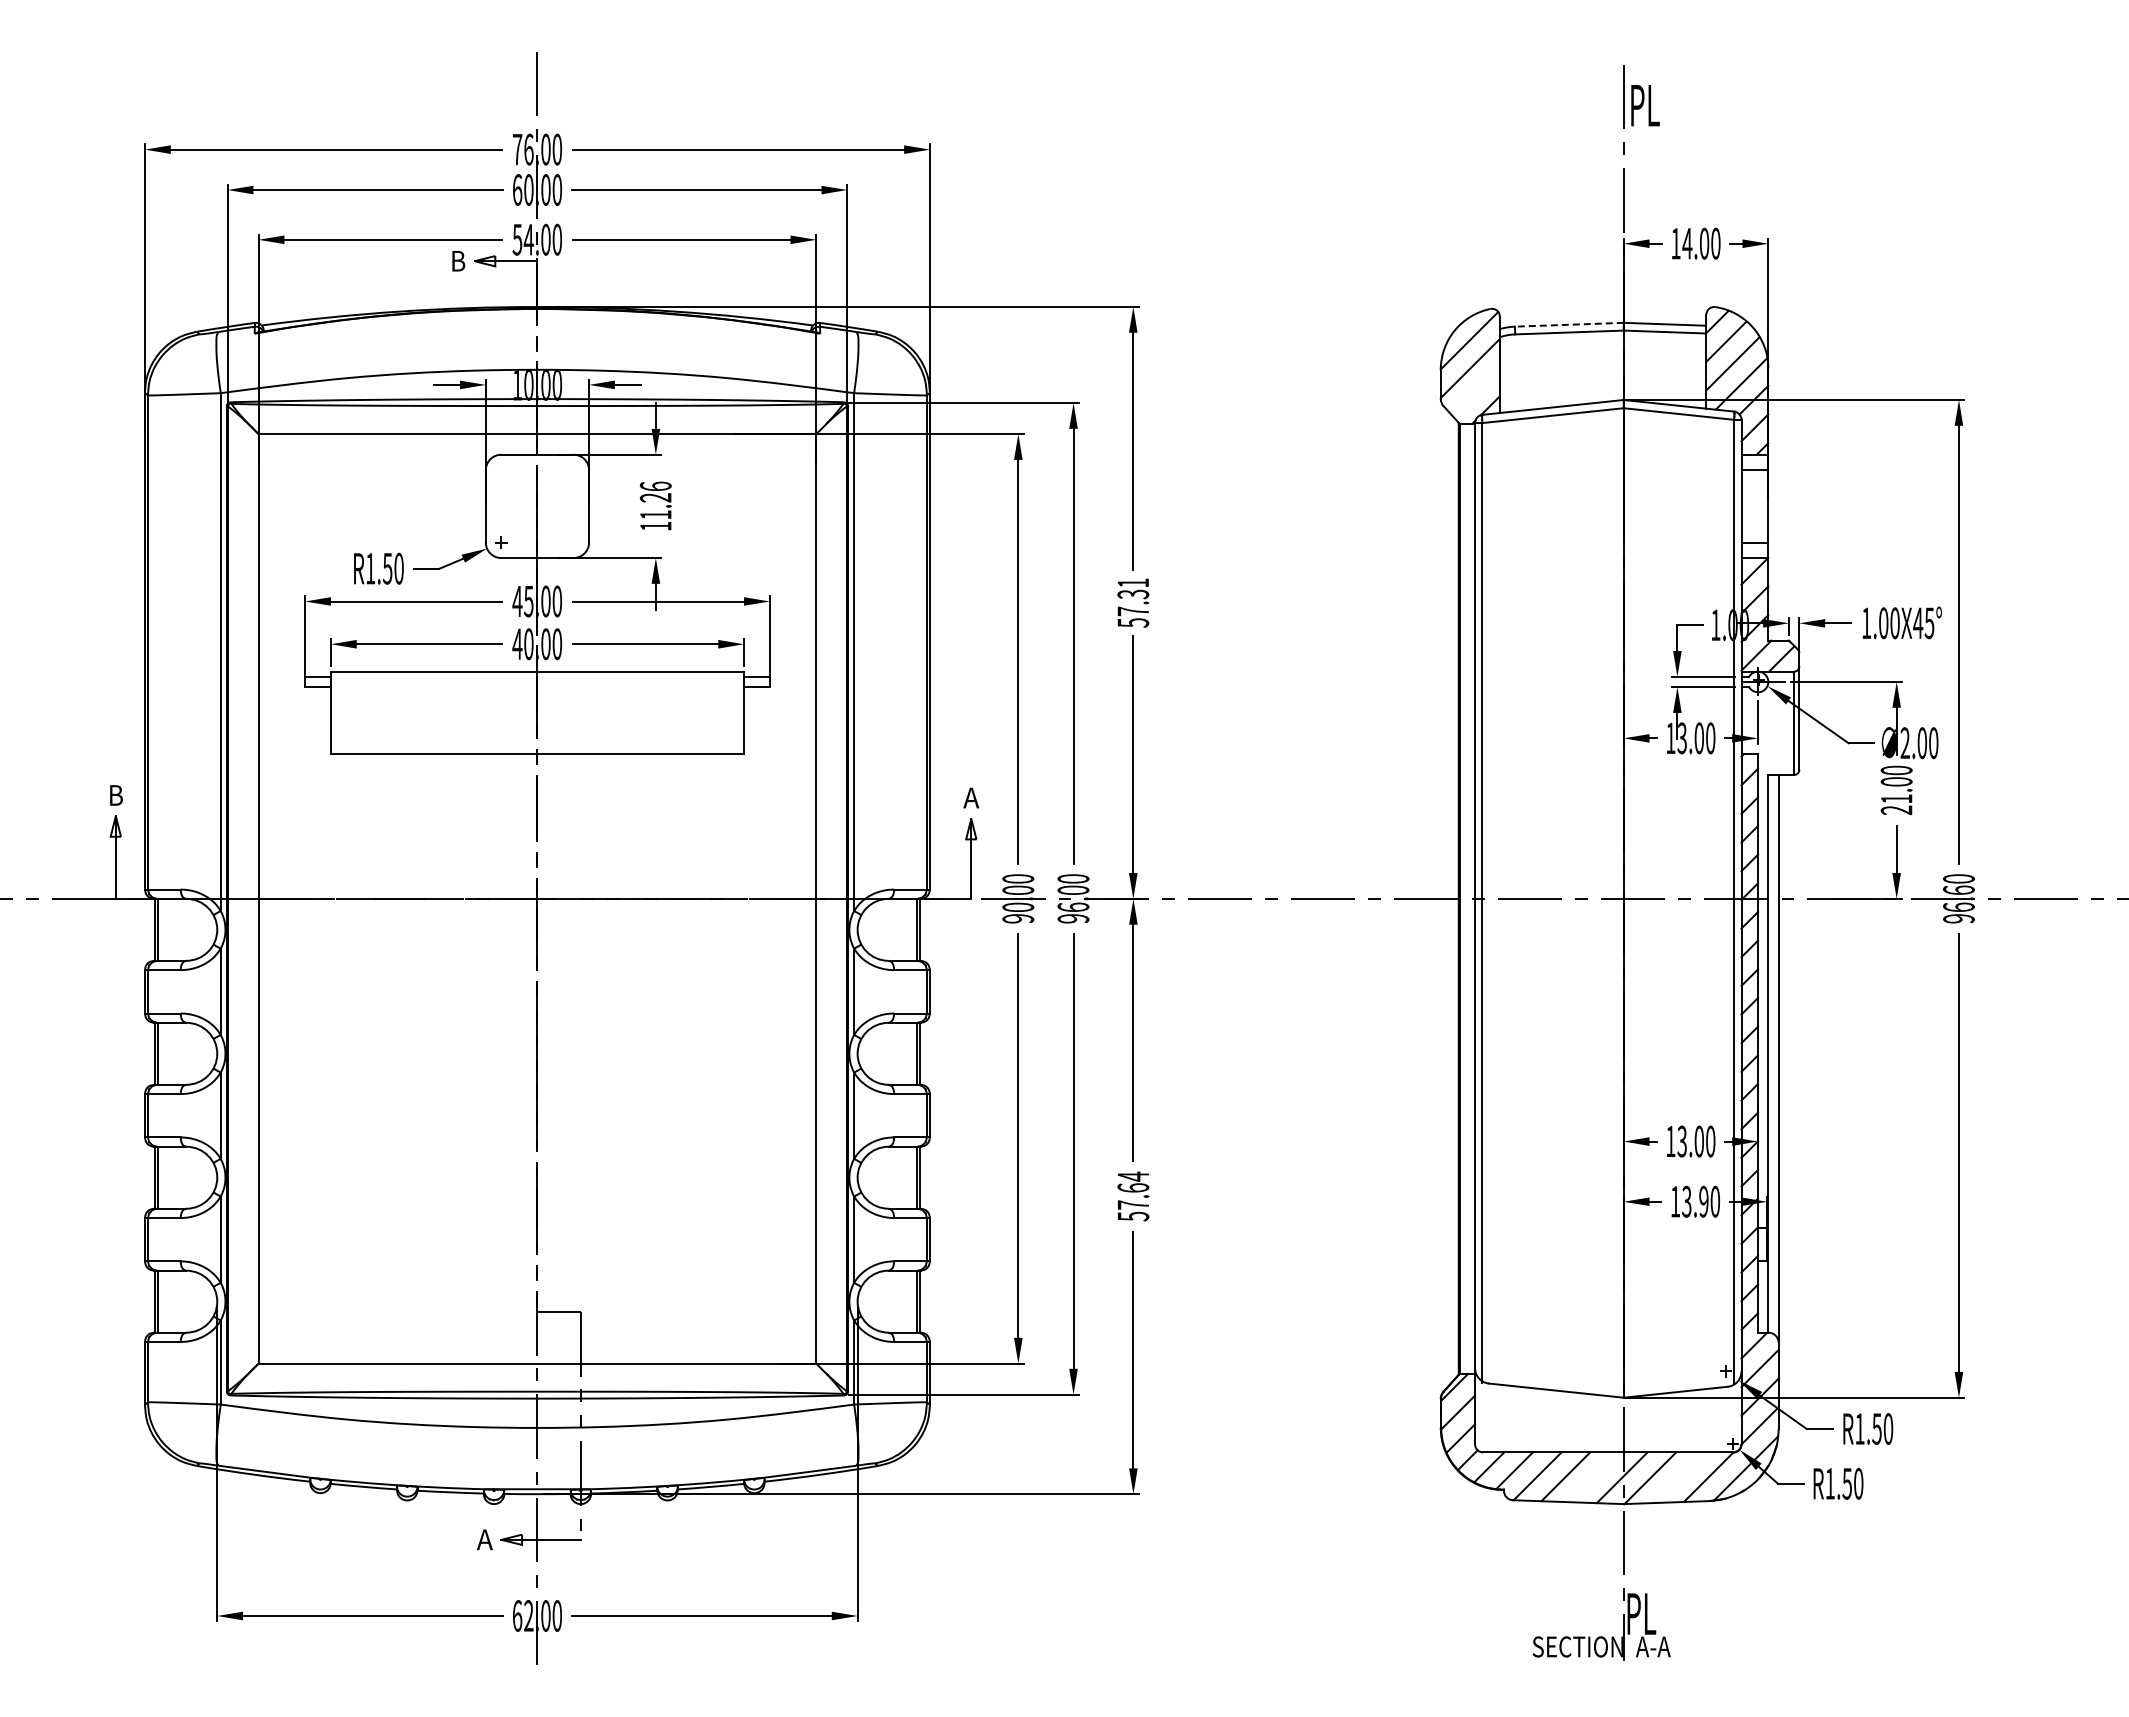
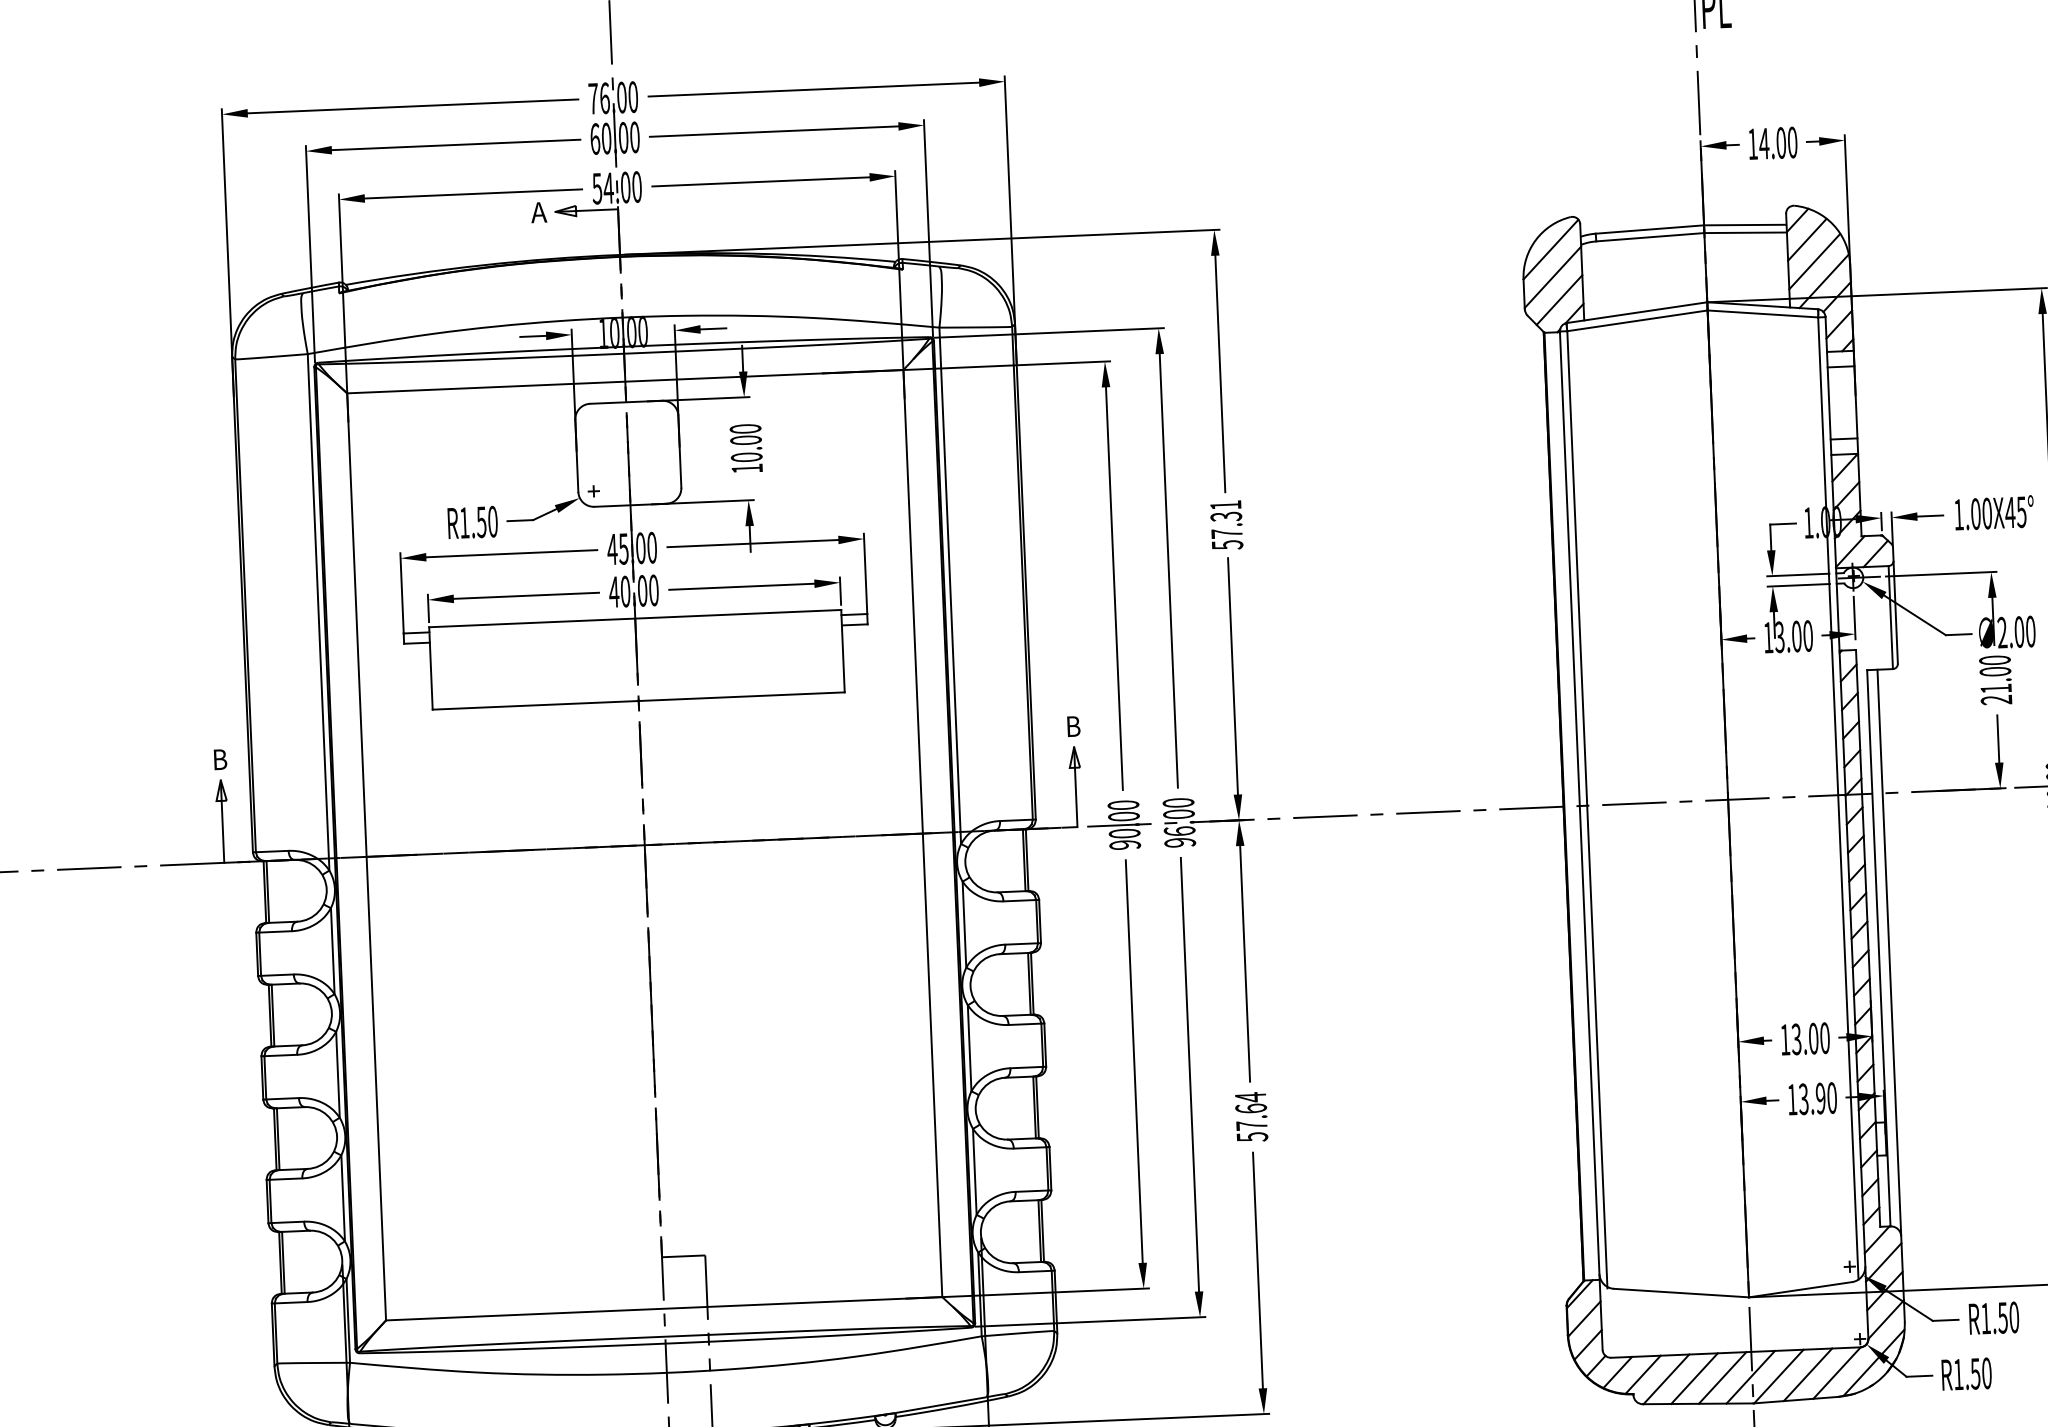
text: (458, 260) -> (539, 211), B -> A
line: (1568, 324) -> (1649, 229), dashed -> solid
line: (1475, 391) -> (1559, 300), added
text: (655, 500) -> (745, 442), 11.26 -> 10.00
text: (971, 797) -> (1073, 725), A -> B
line: (1593, 1477) -> (1722, 1378), added
line: (1679, 1477) -> (1807, 1374), added

